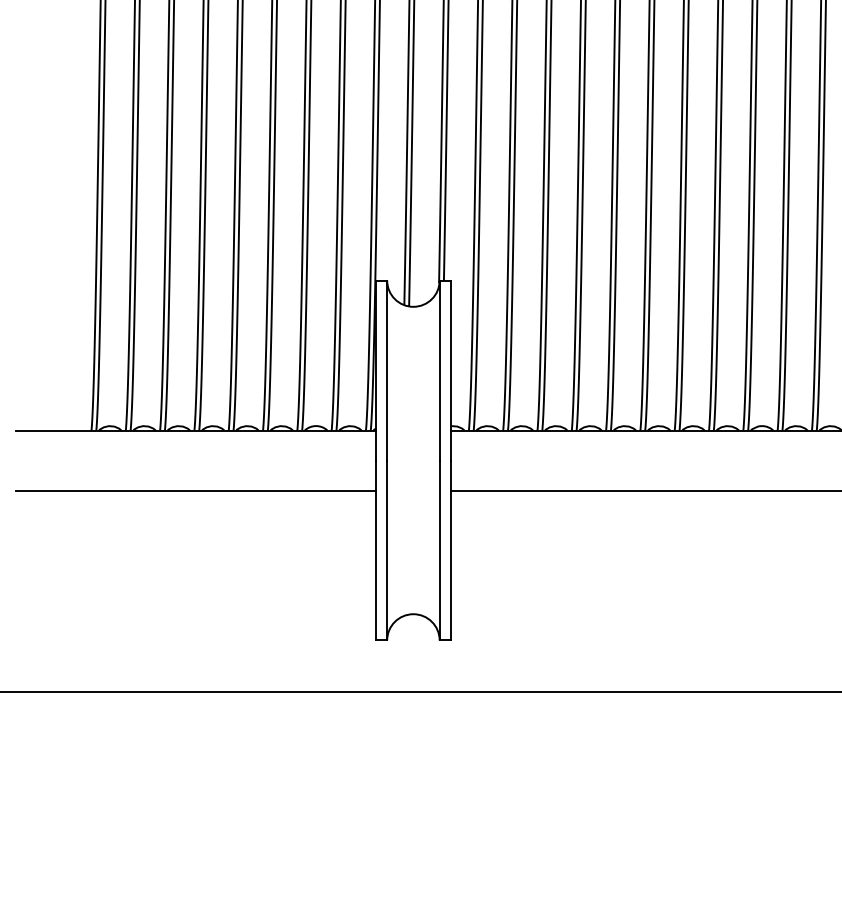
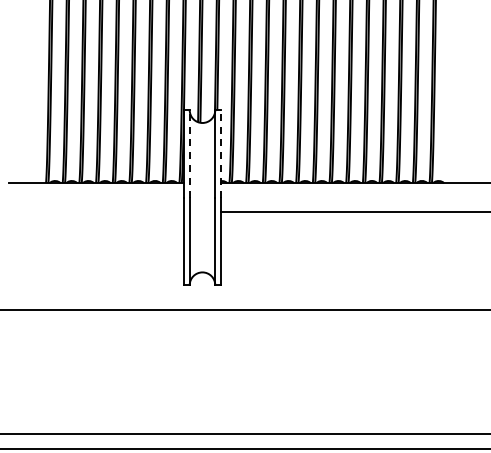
line: (386, 369) -> (189, 153), solid -> dashed
line: (450, 369) -> (220, 153), solid -> dashed
line: (195, 490) -> (96, 212), removed

